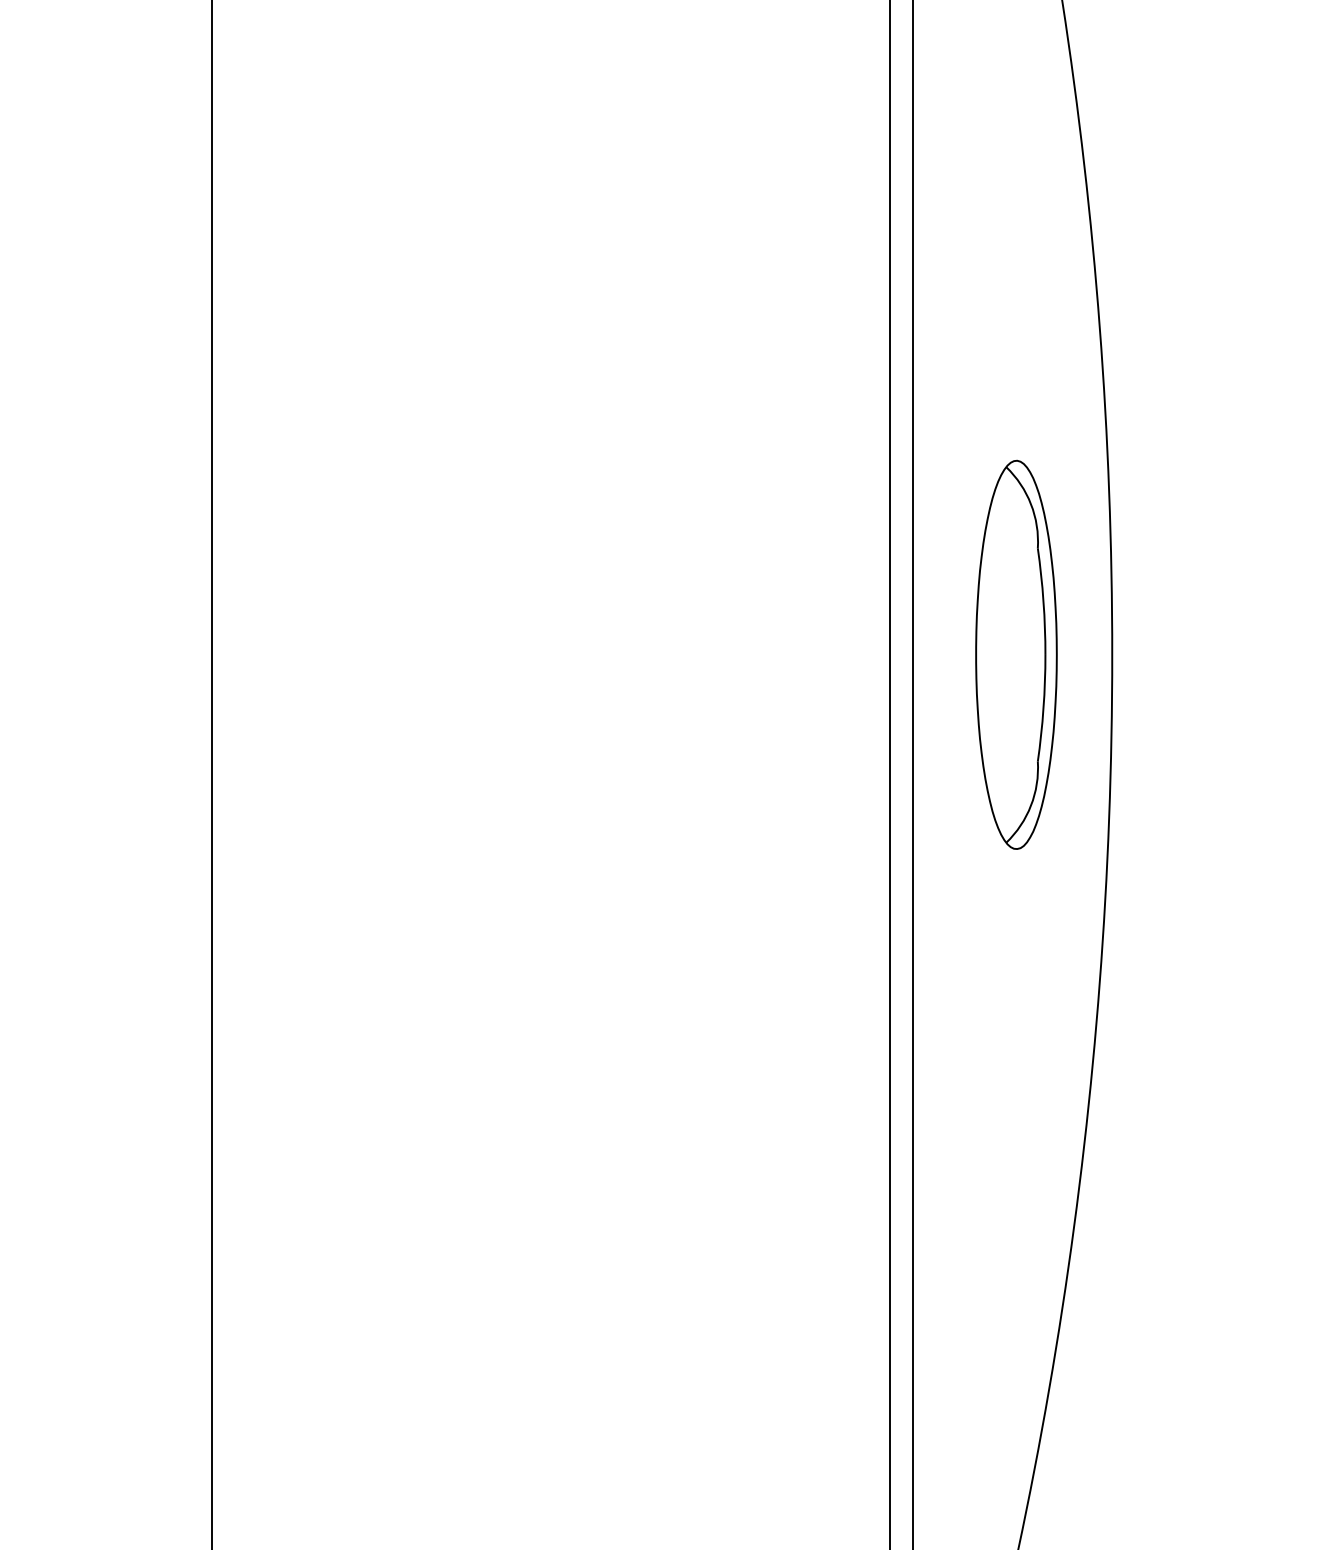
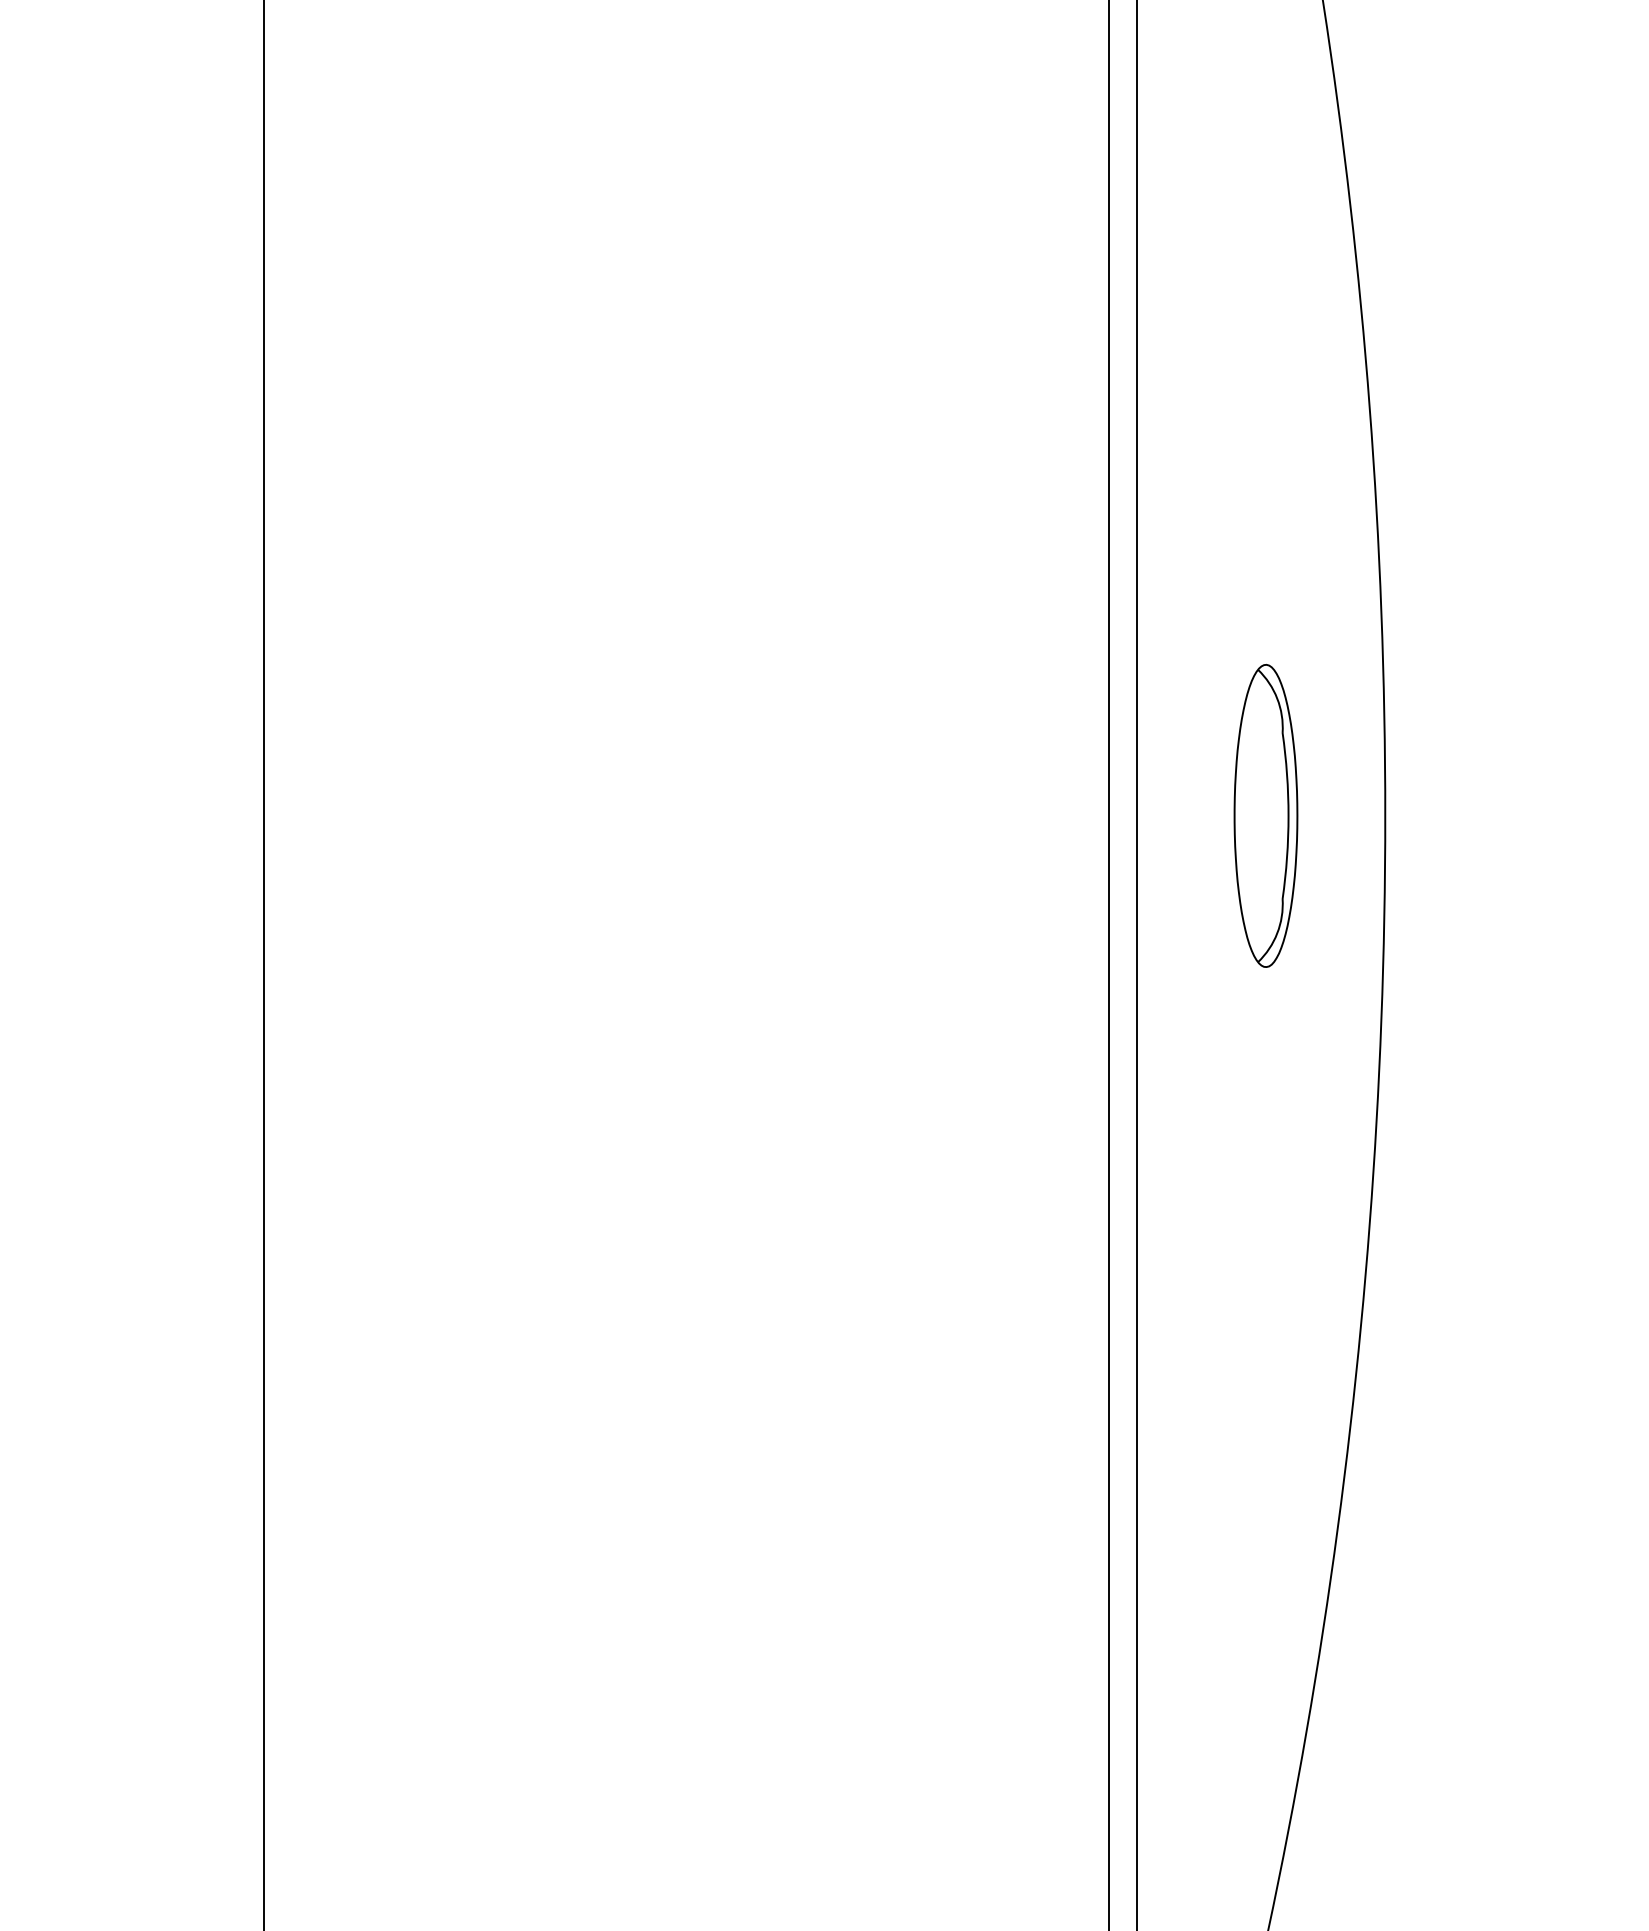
part: (1016, 654) -> (1265, 815), size x0.62

